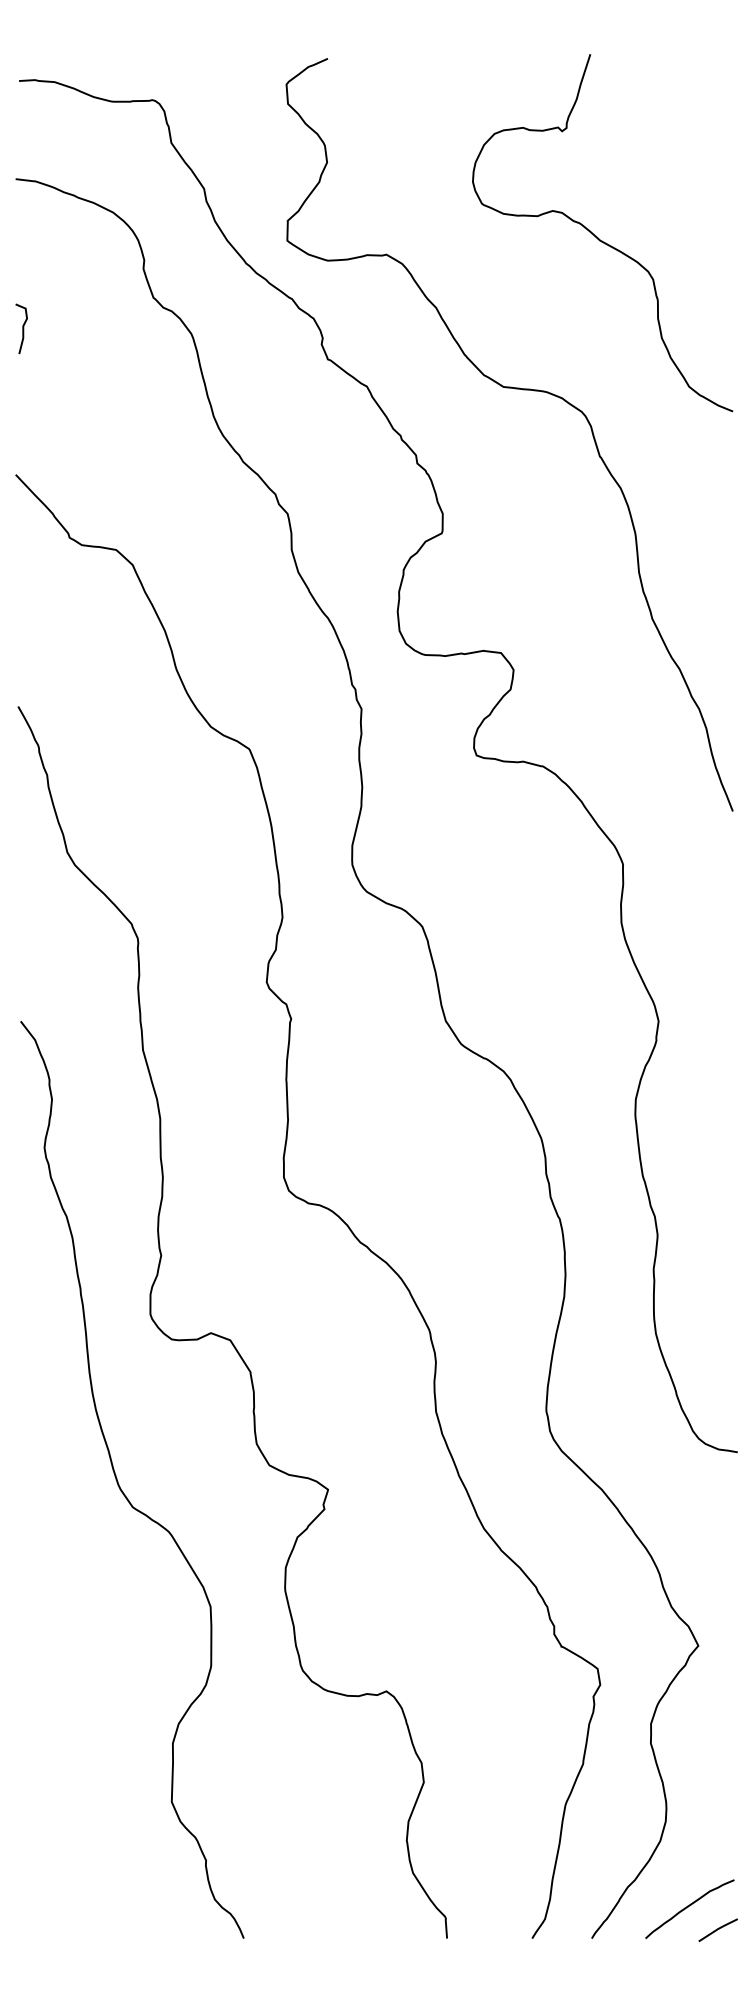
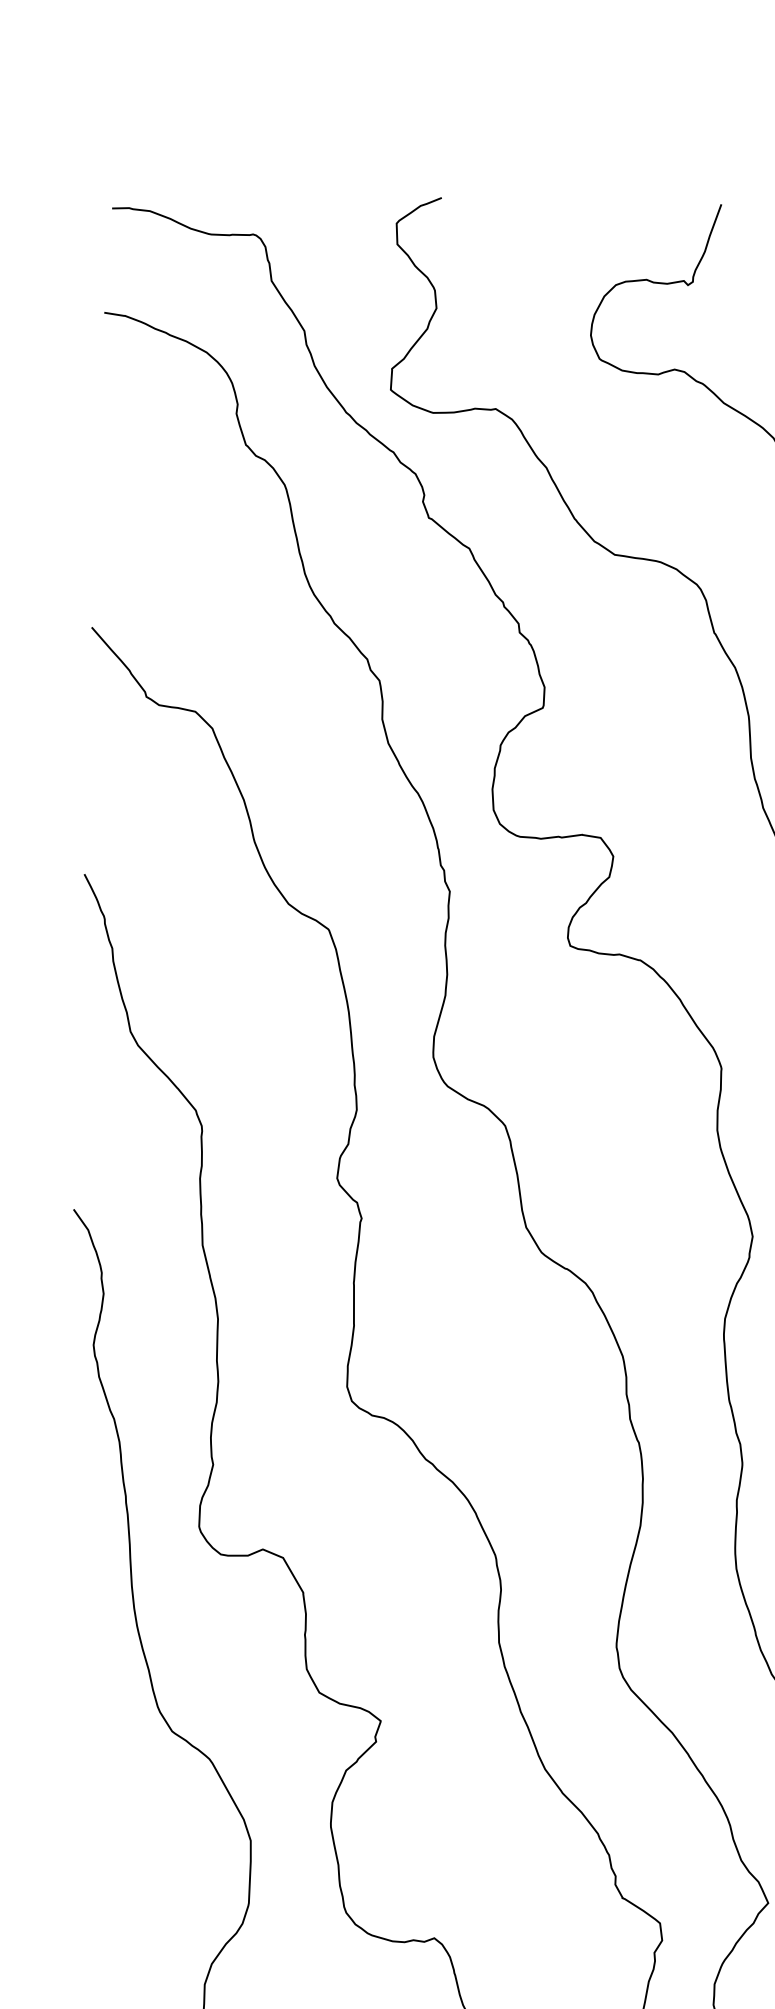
curve: (22, 328) -> (105, 472), removed

